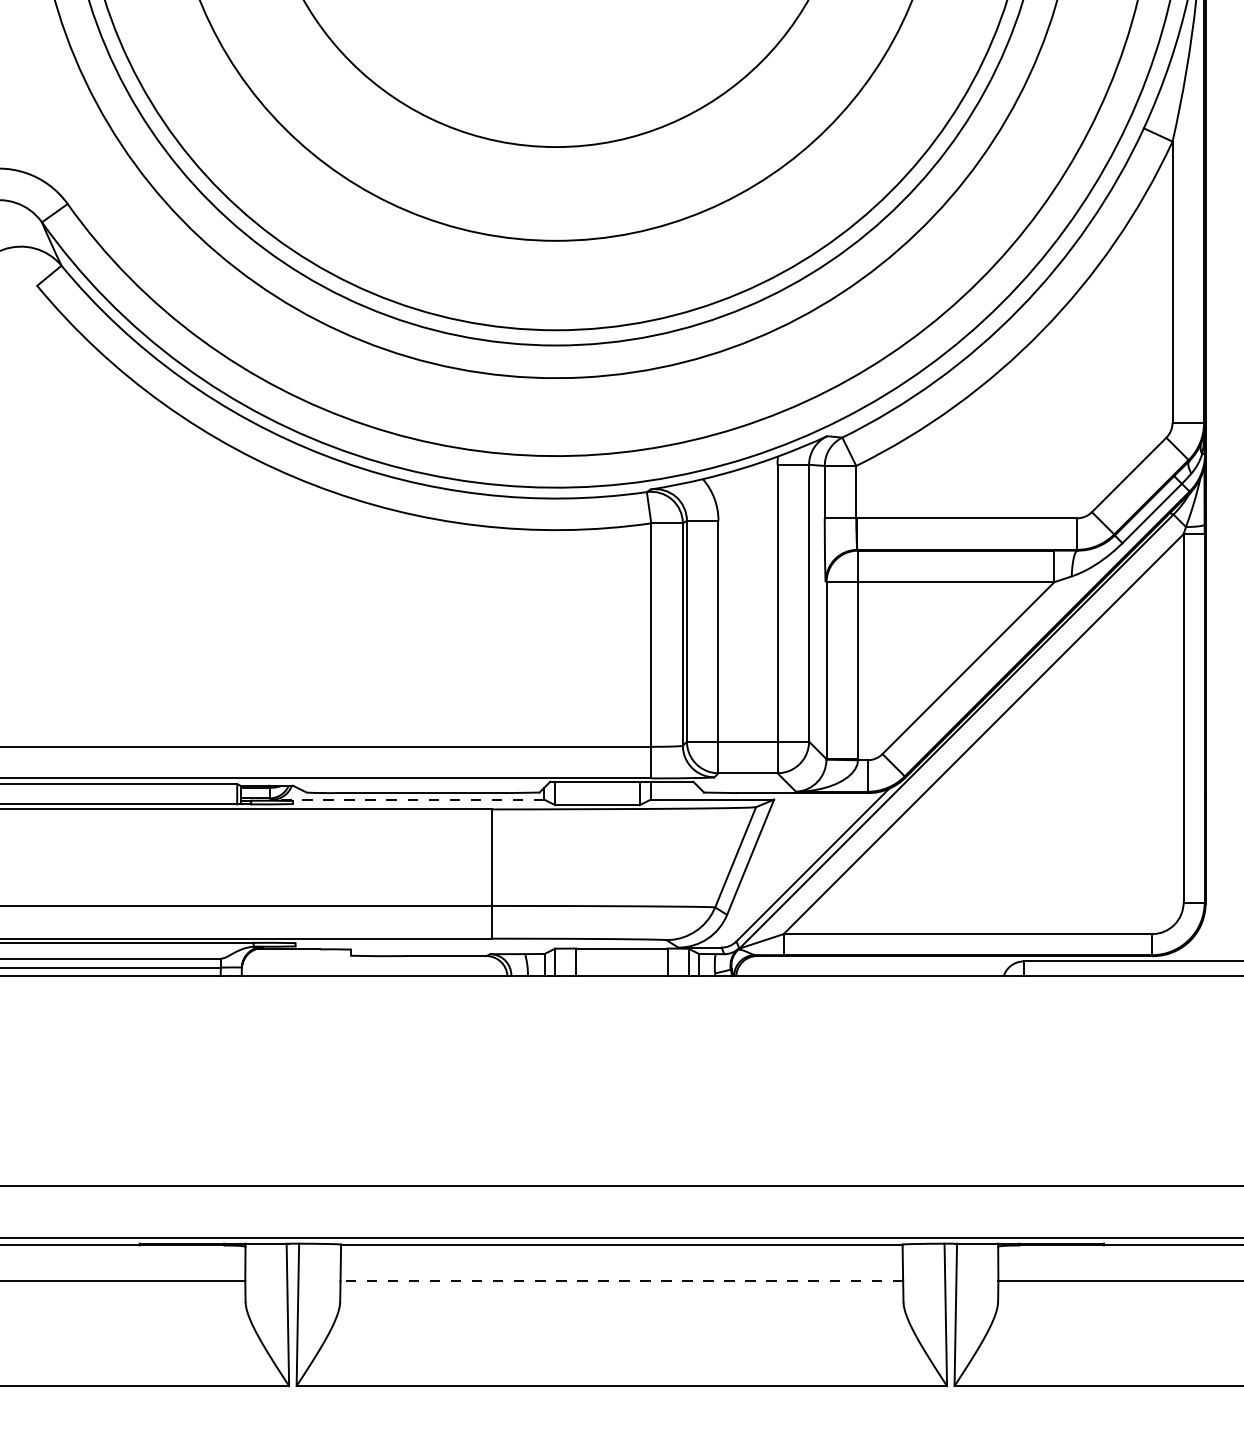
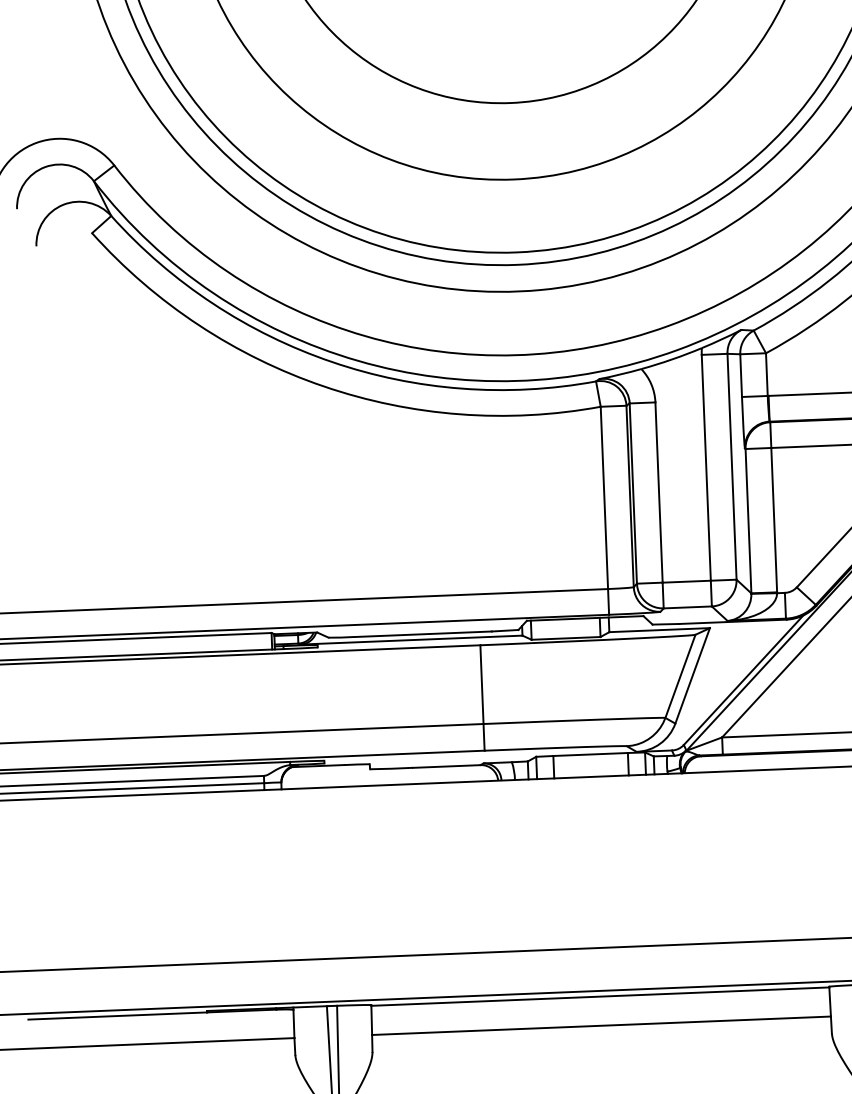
line: (407, 799) -> (410, 639), dashed -> solid
line: (621, 1281) -> (601, 1026), dashed -> solid

